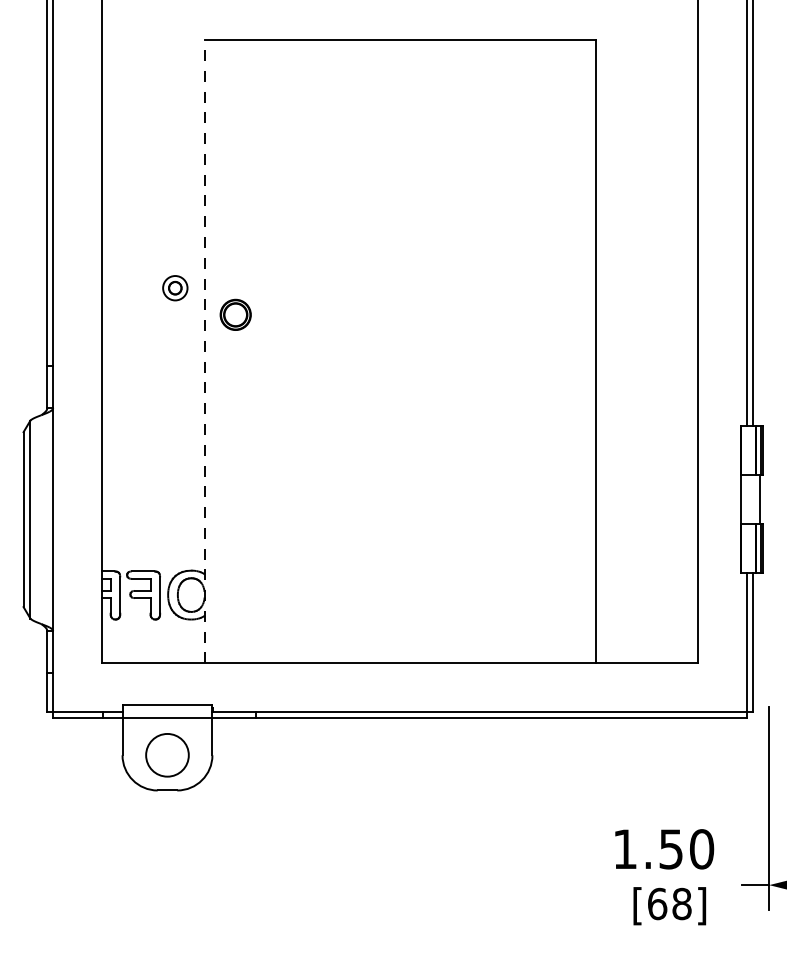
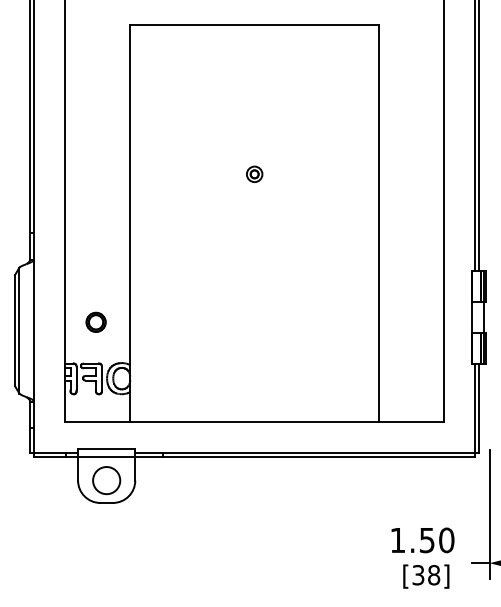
part: (175, 286) -> (254, 173), moved
part: (234, 313) -> (95, 321), moved
line: (204, 351) -> (130, 223), dashed -> solid
text: (657, 904) -> (418, 575), [68] -> [38]

